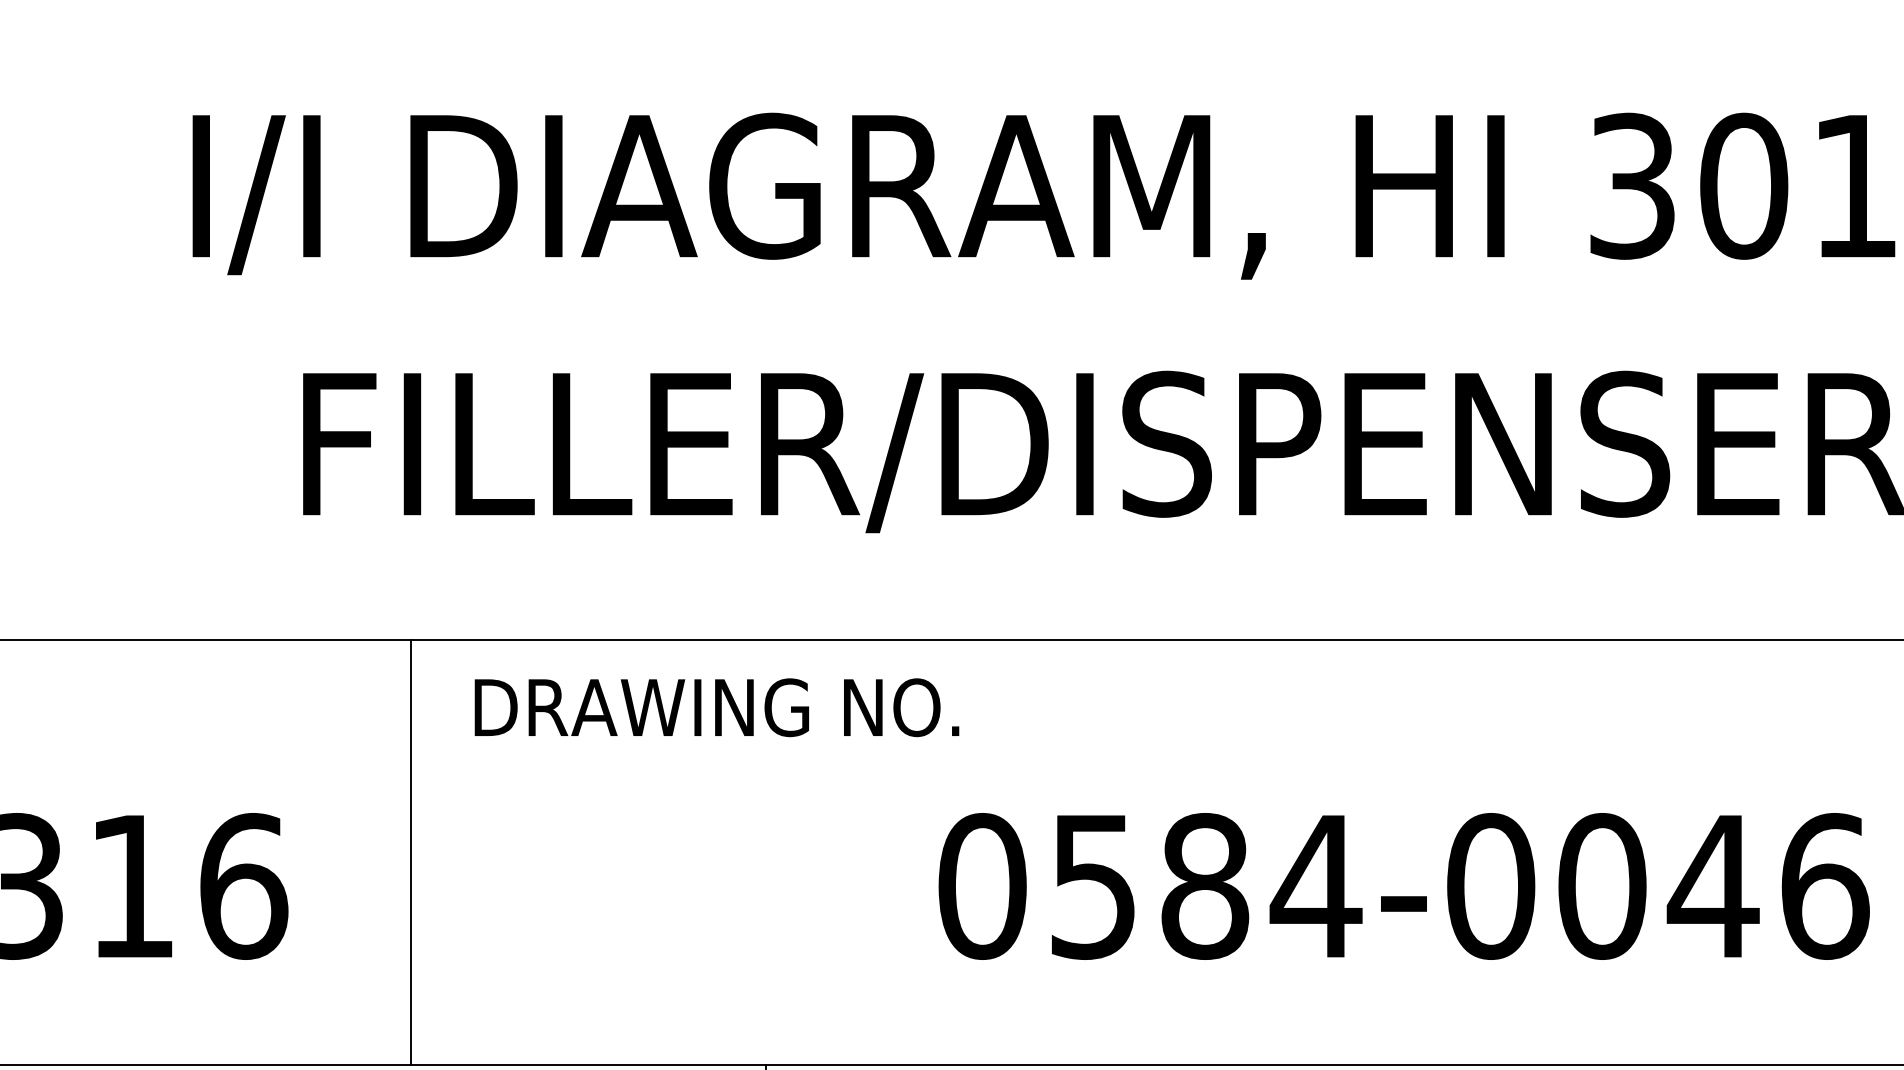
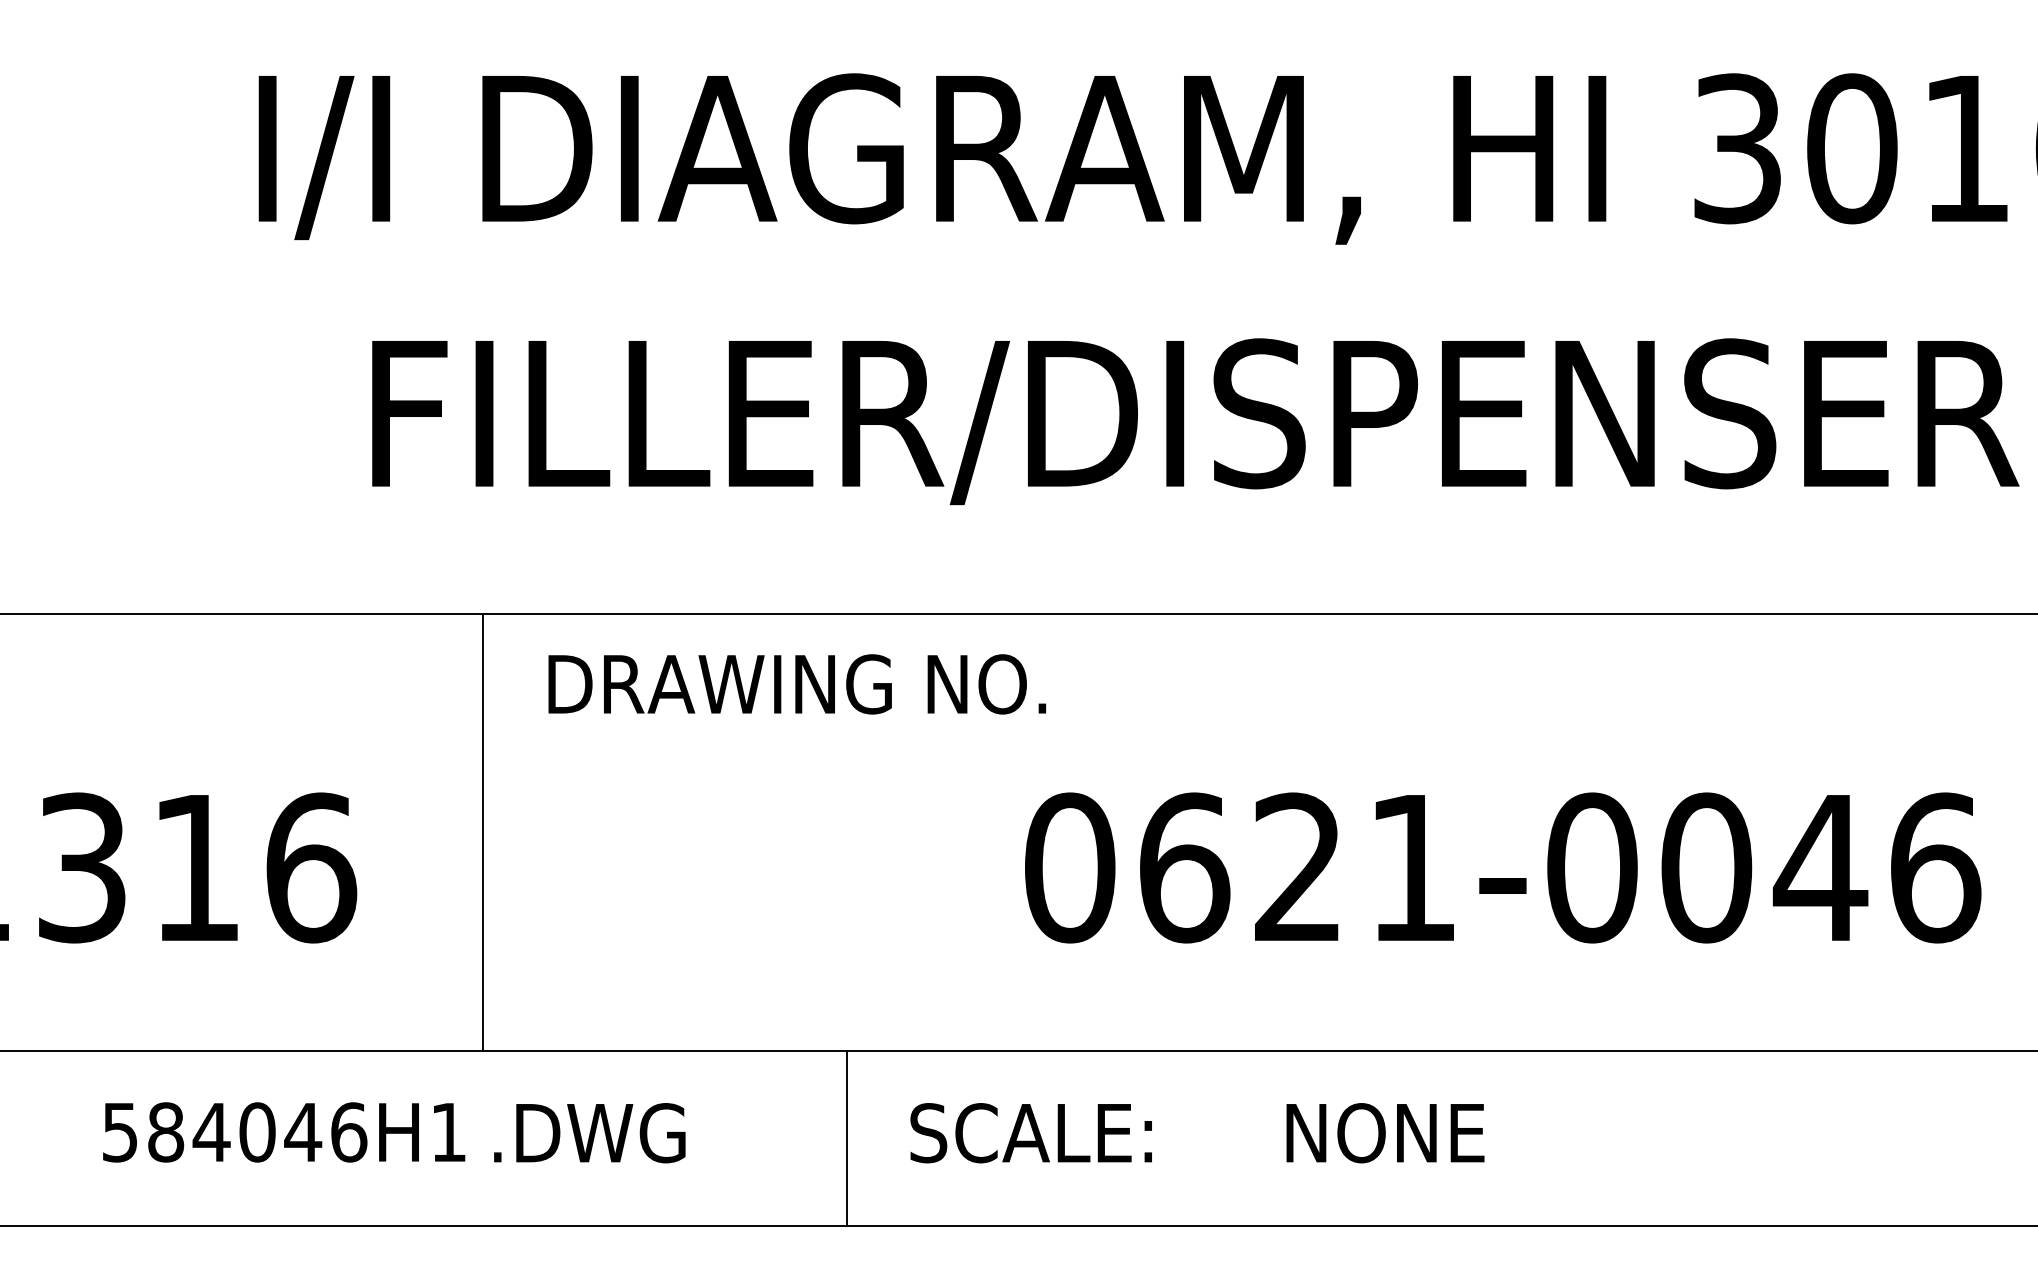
text: (1206, 885) -> (1300, 867), 0584-0046 -> 0621-0046

